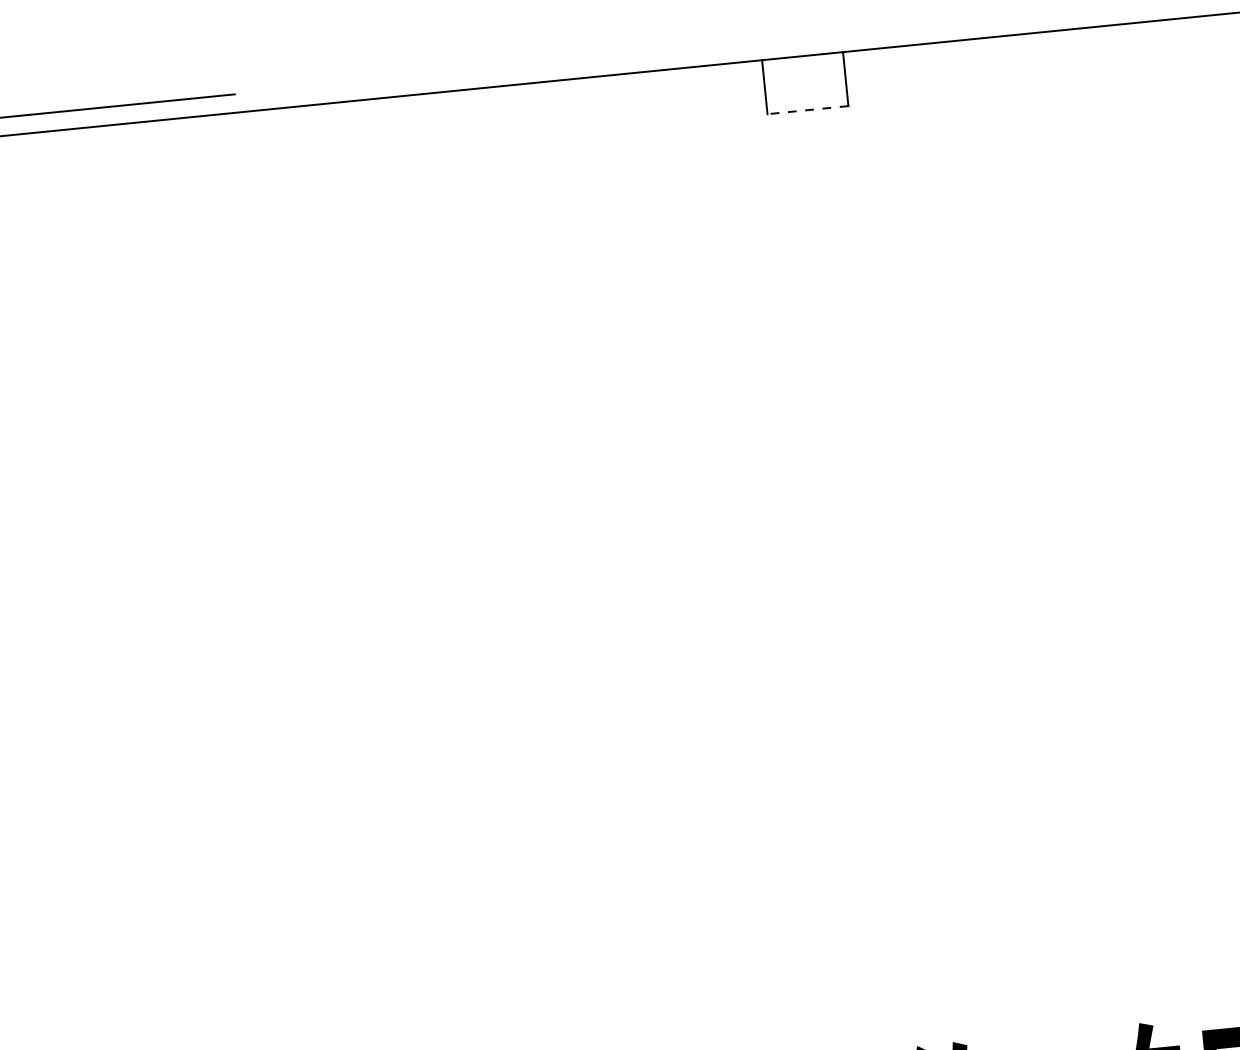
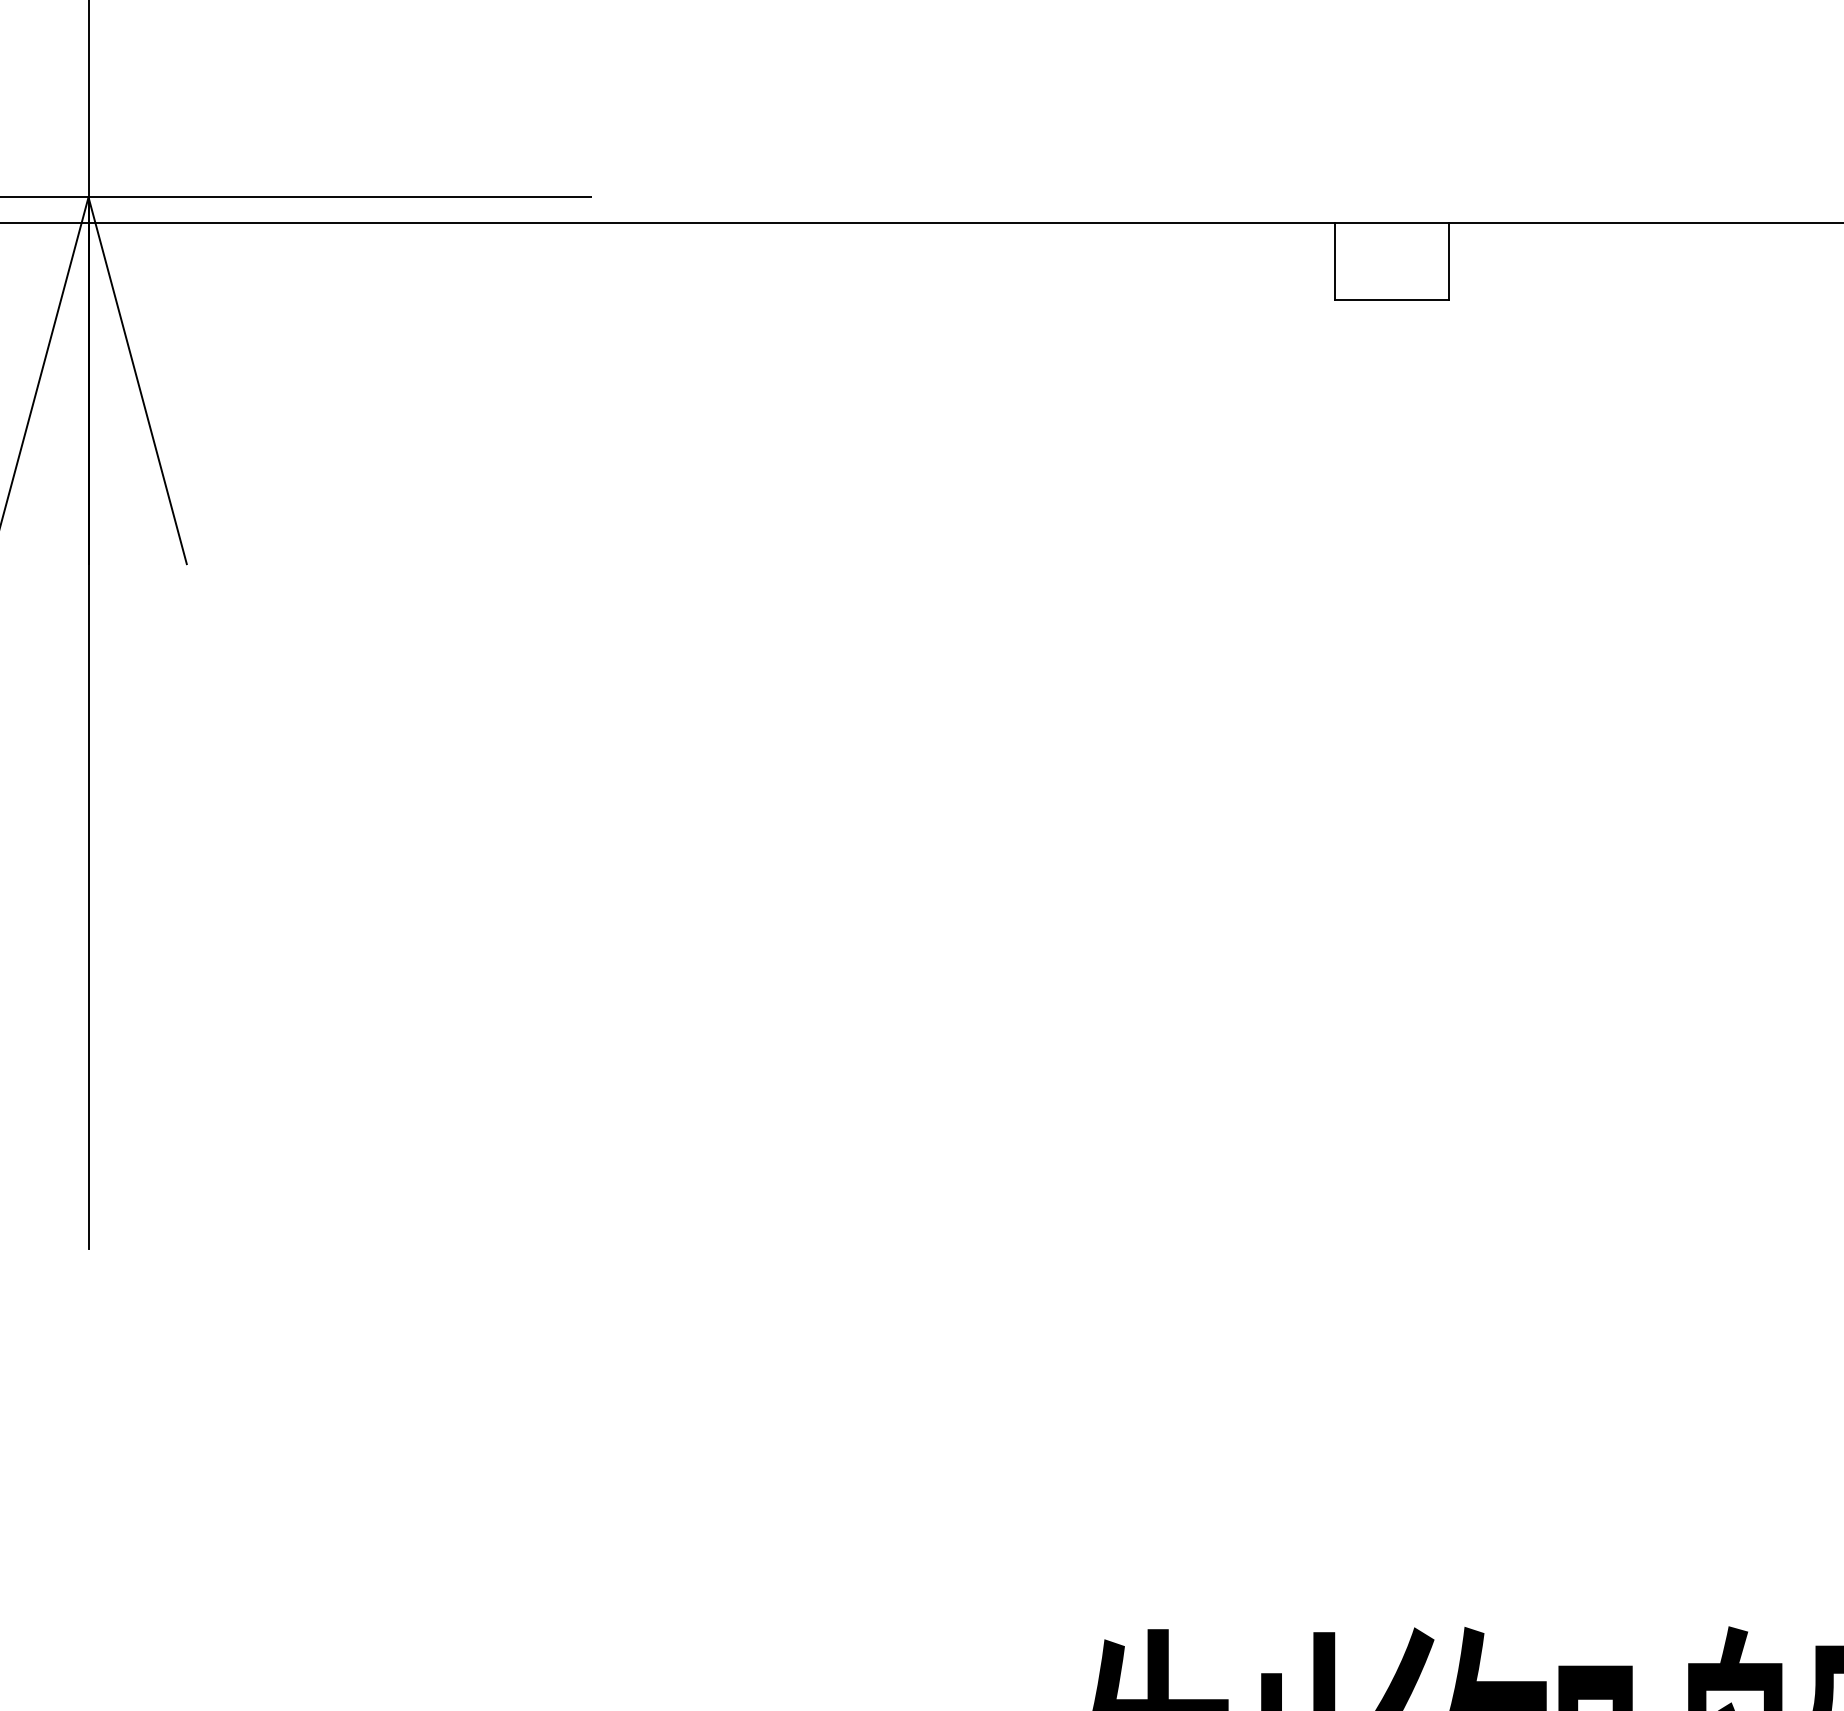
line: (807, 110) -> (1391, 299), dashed -> solid

